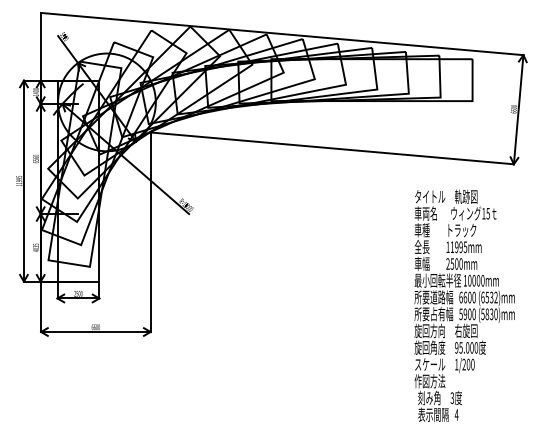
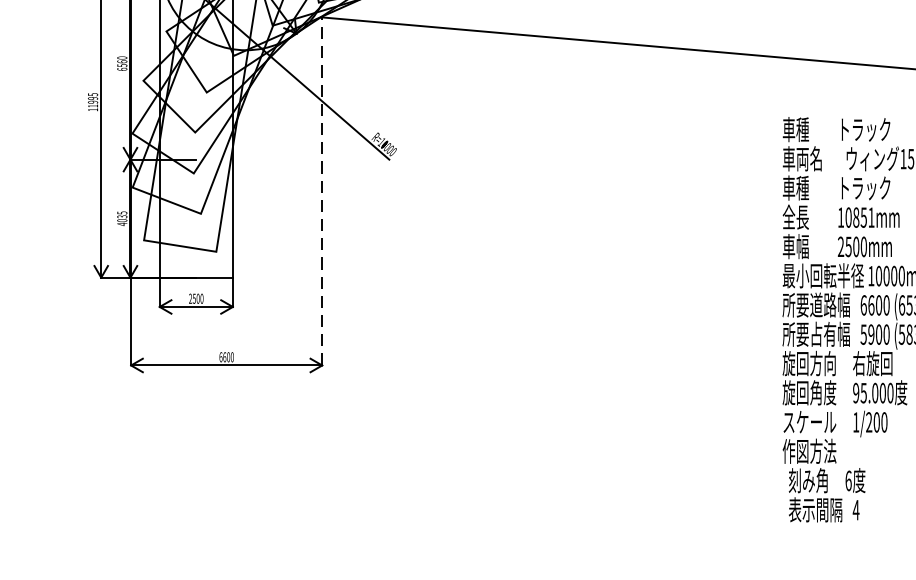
text: (445, 196) -> (836, 129), タイトル     軌跡図 -> 車種         トラック
line: (150, 232) -> (321, 191), solid -> dashed
text: (458, 247) -> (859, 218), 11995mm -> 10851mm
text: (452, 397) -> (848, 479), 3 -> 6

